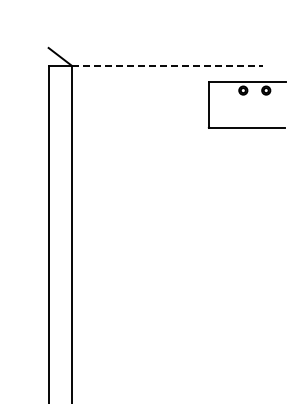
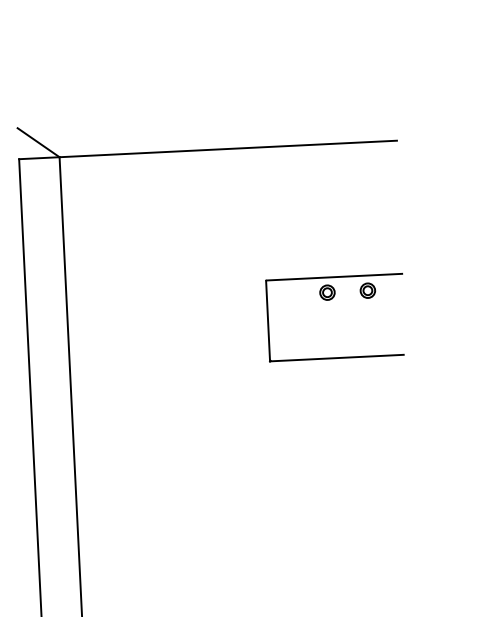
line: (167, 65) -> (228, 148), dashed -> solid
part: (245, 95) -> (331, 301), moved

